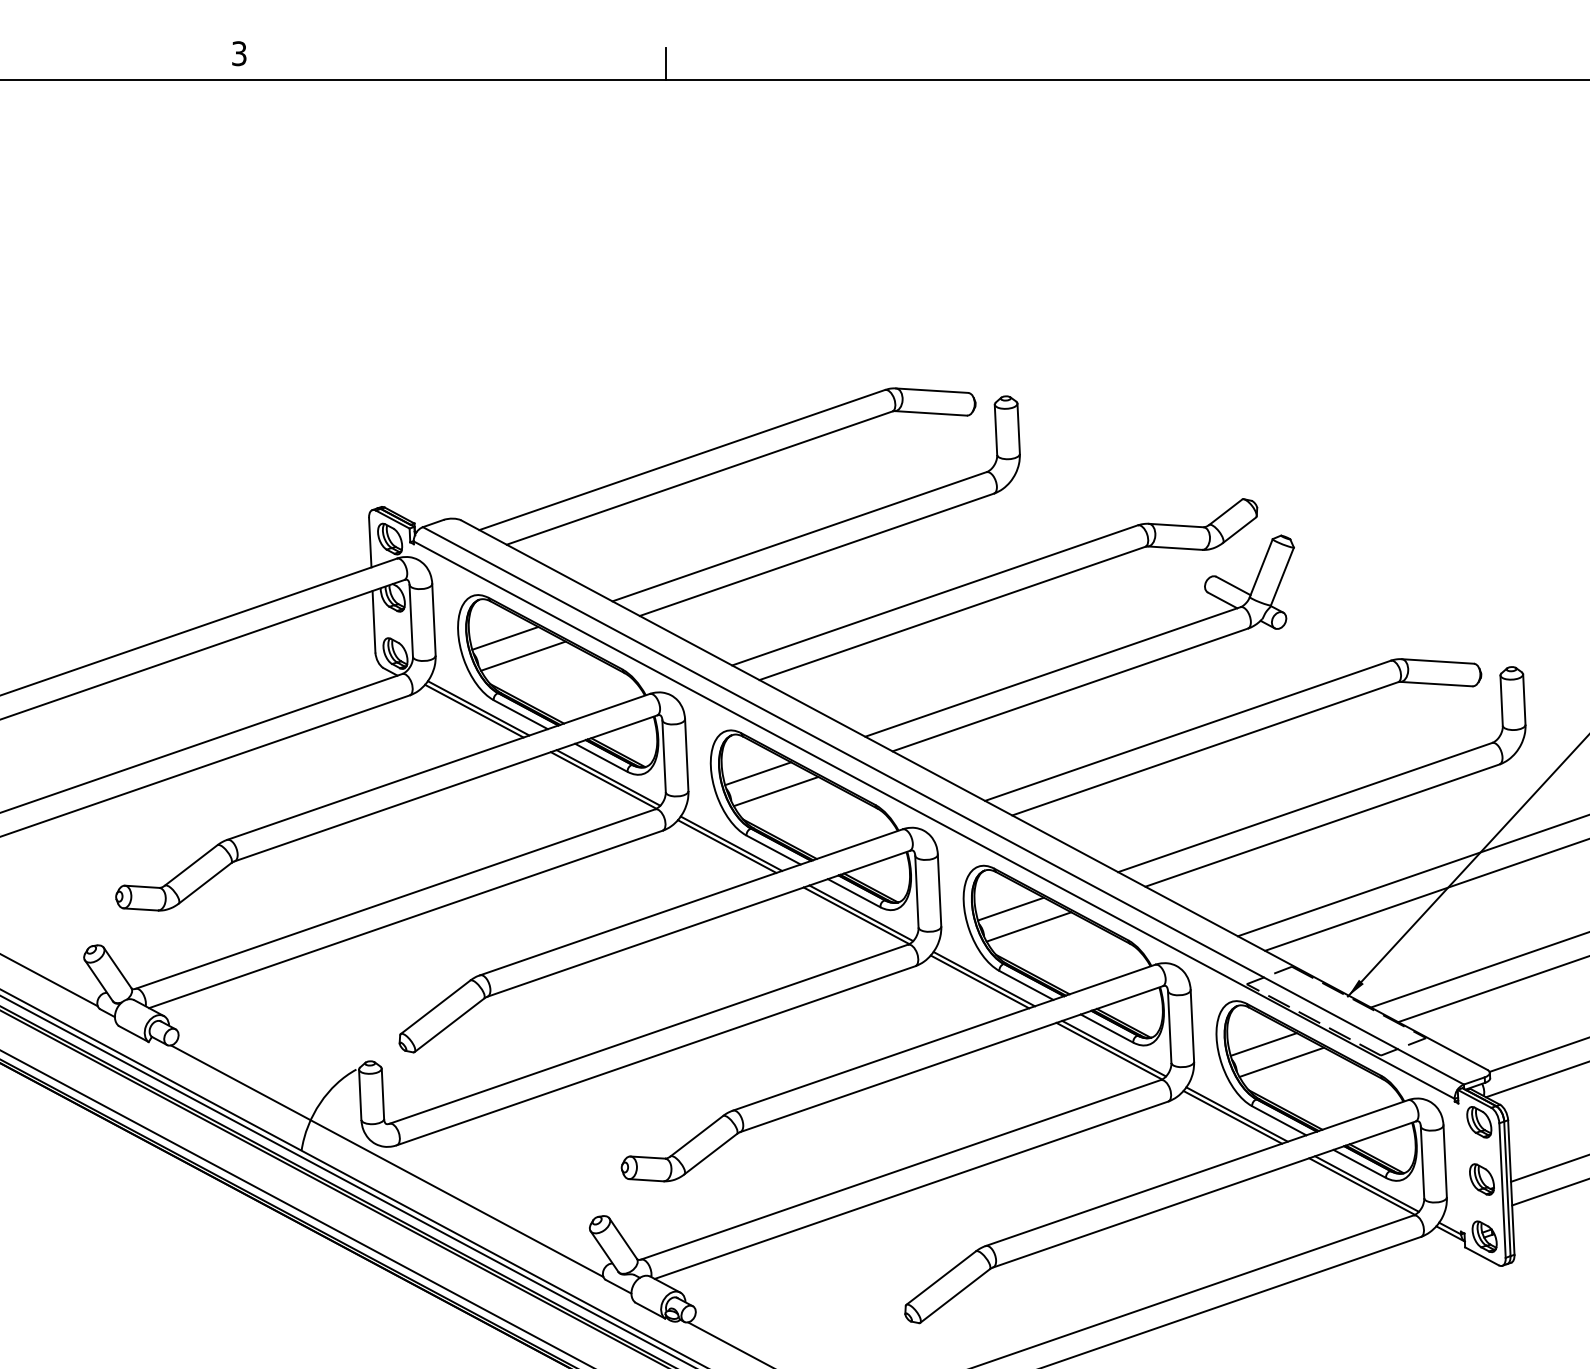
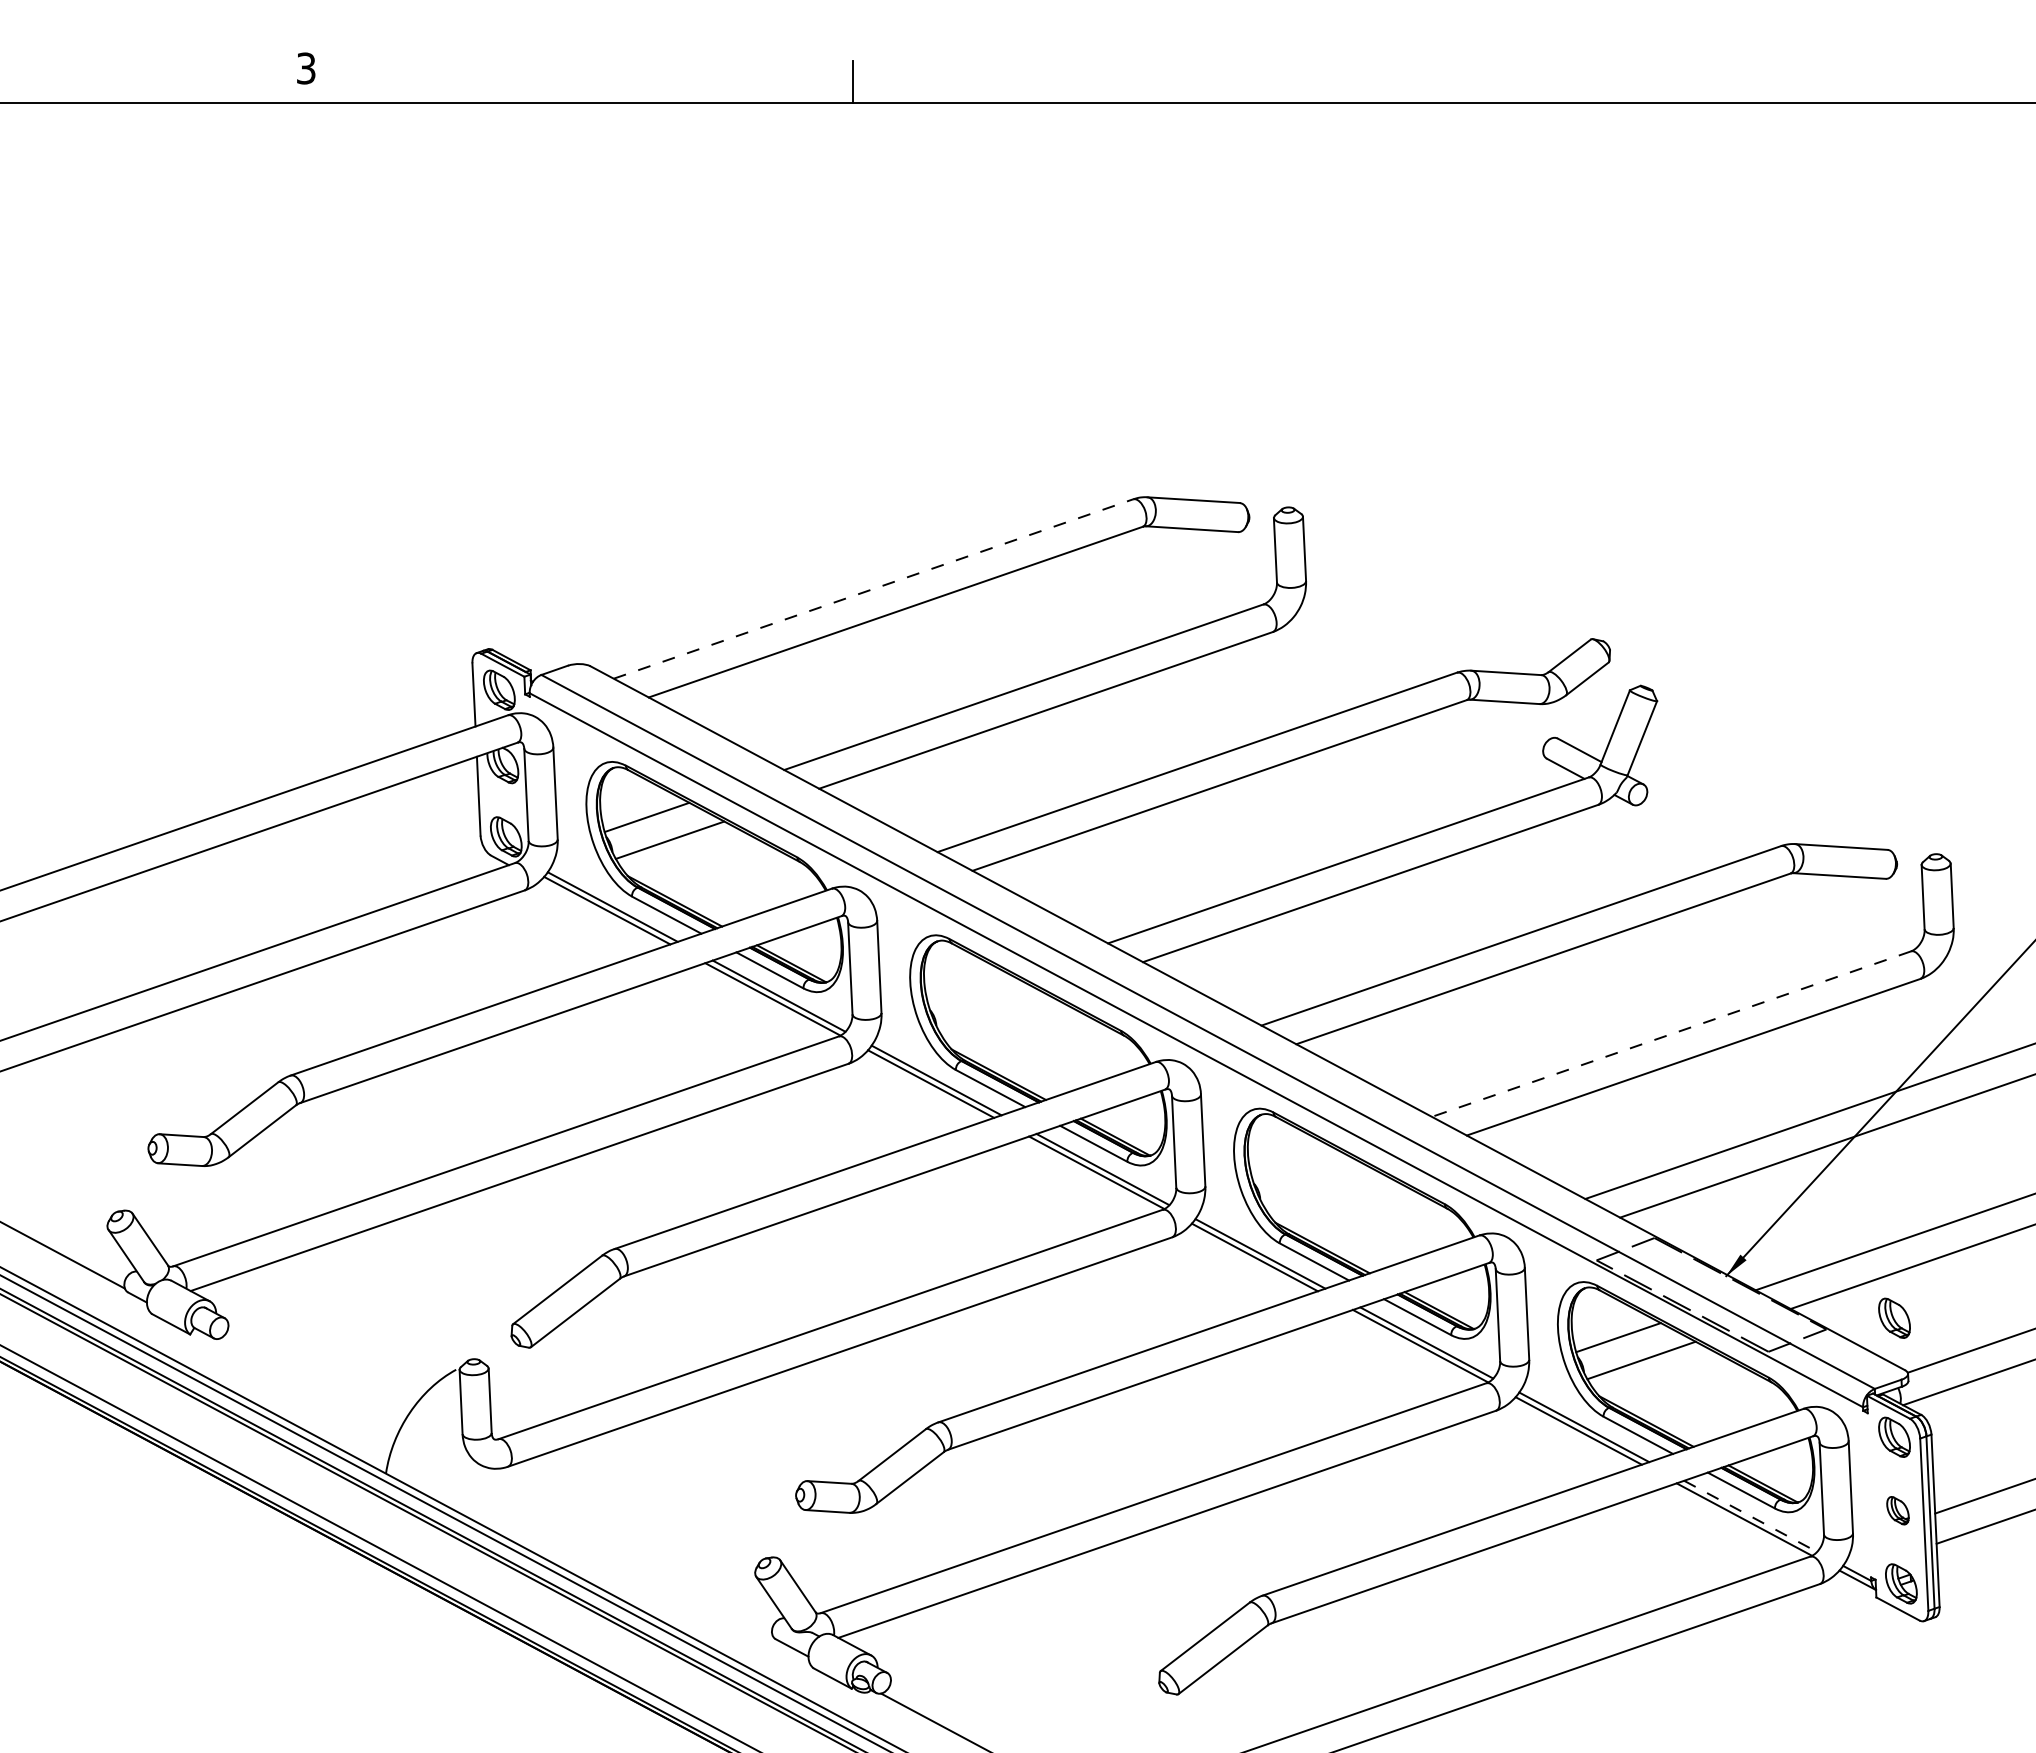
line: (682, 459) -> (873, 588), solid -> dashed
line: (757, 773) -> (970, 990), removed
line: (775, 791) -> (993, 1013), removed
line: (1304, 807) -> (1670, 1034), solid -> dashed
line: (1010, 908) -> (1294, 1163), removed
line: (1028, 926) -> (1317, 1186), removed
part: (1479, 1028) -> (1894, 1317), added
line: (387, 1160) -> (495, 1486), removed
part: (1481, 1179) -> (1897, 1510), size x0.7
line: (1367, 1184) -> (1751, 1516), solid -> dashed

